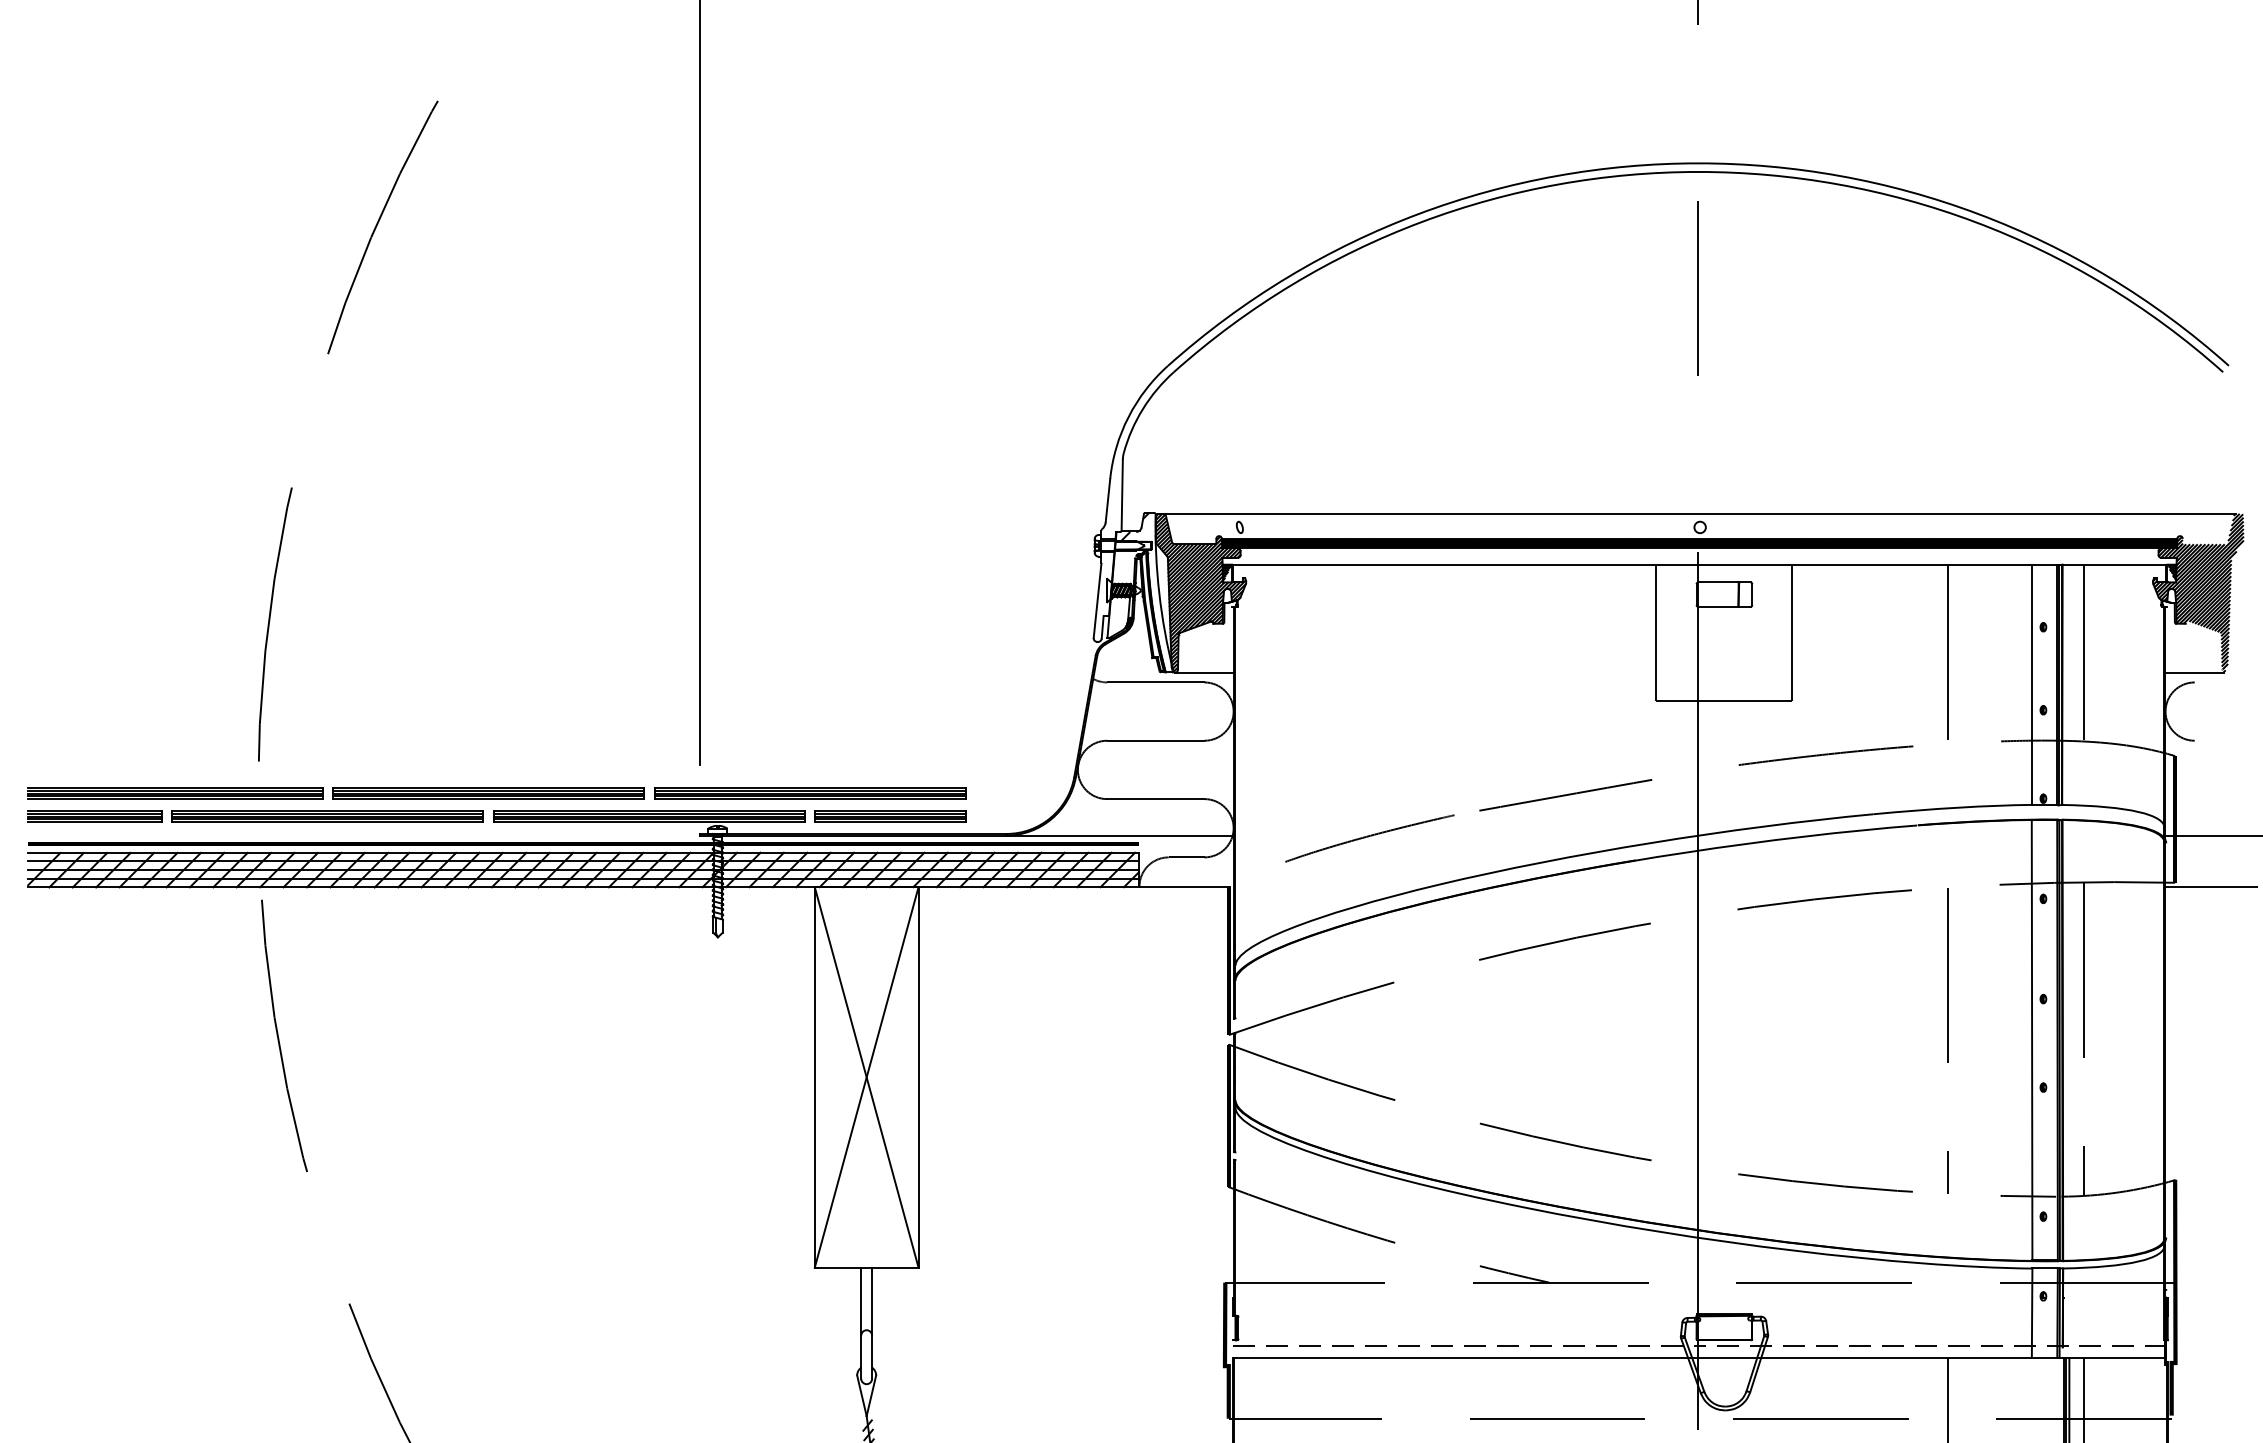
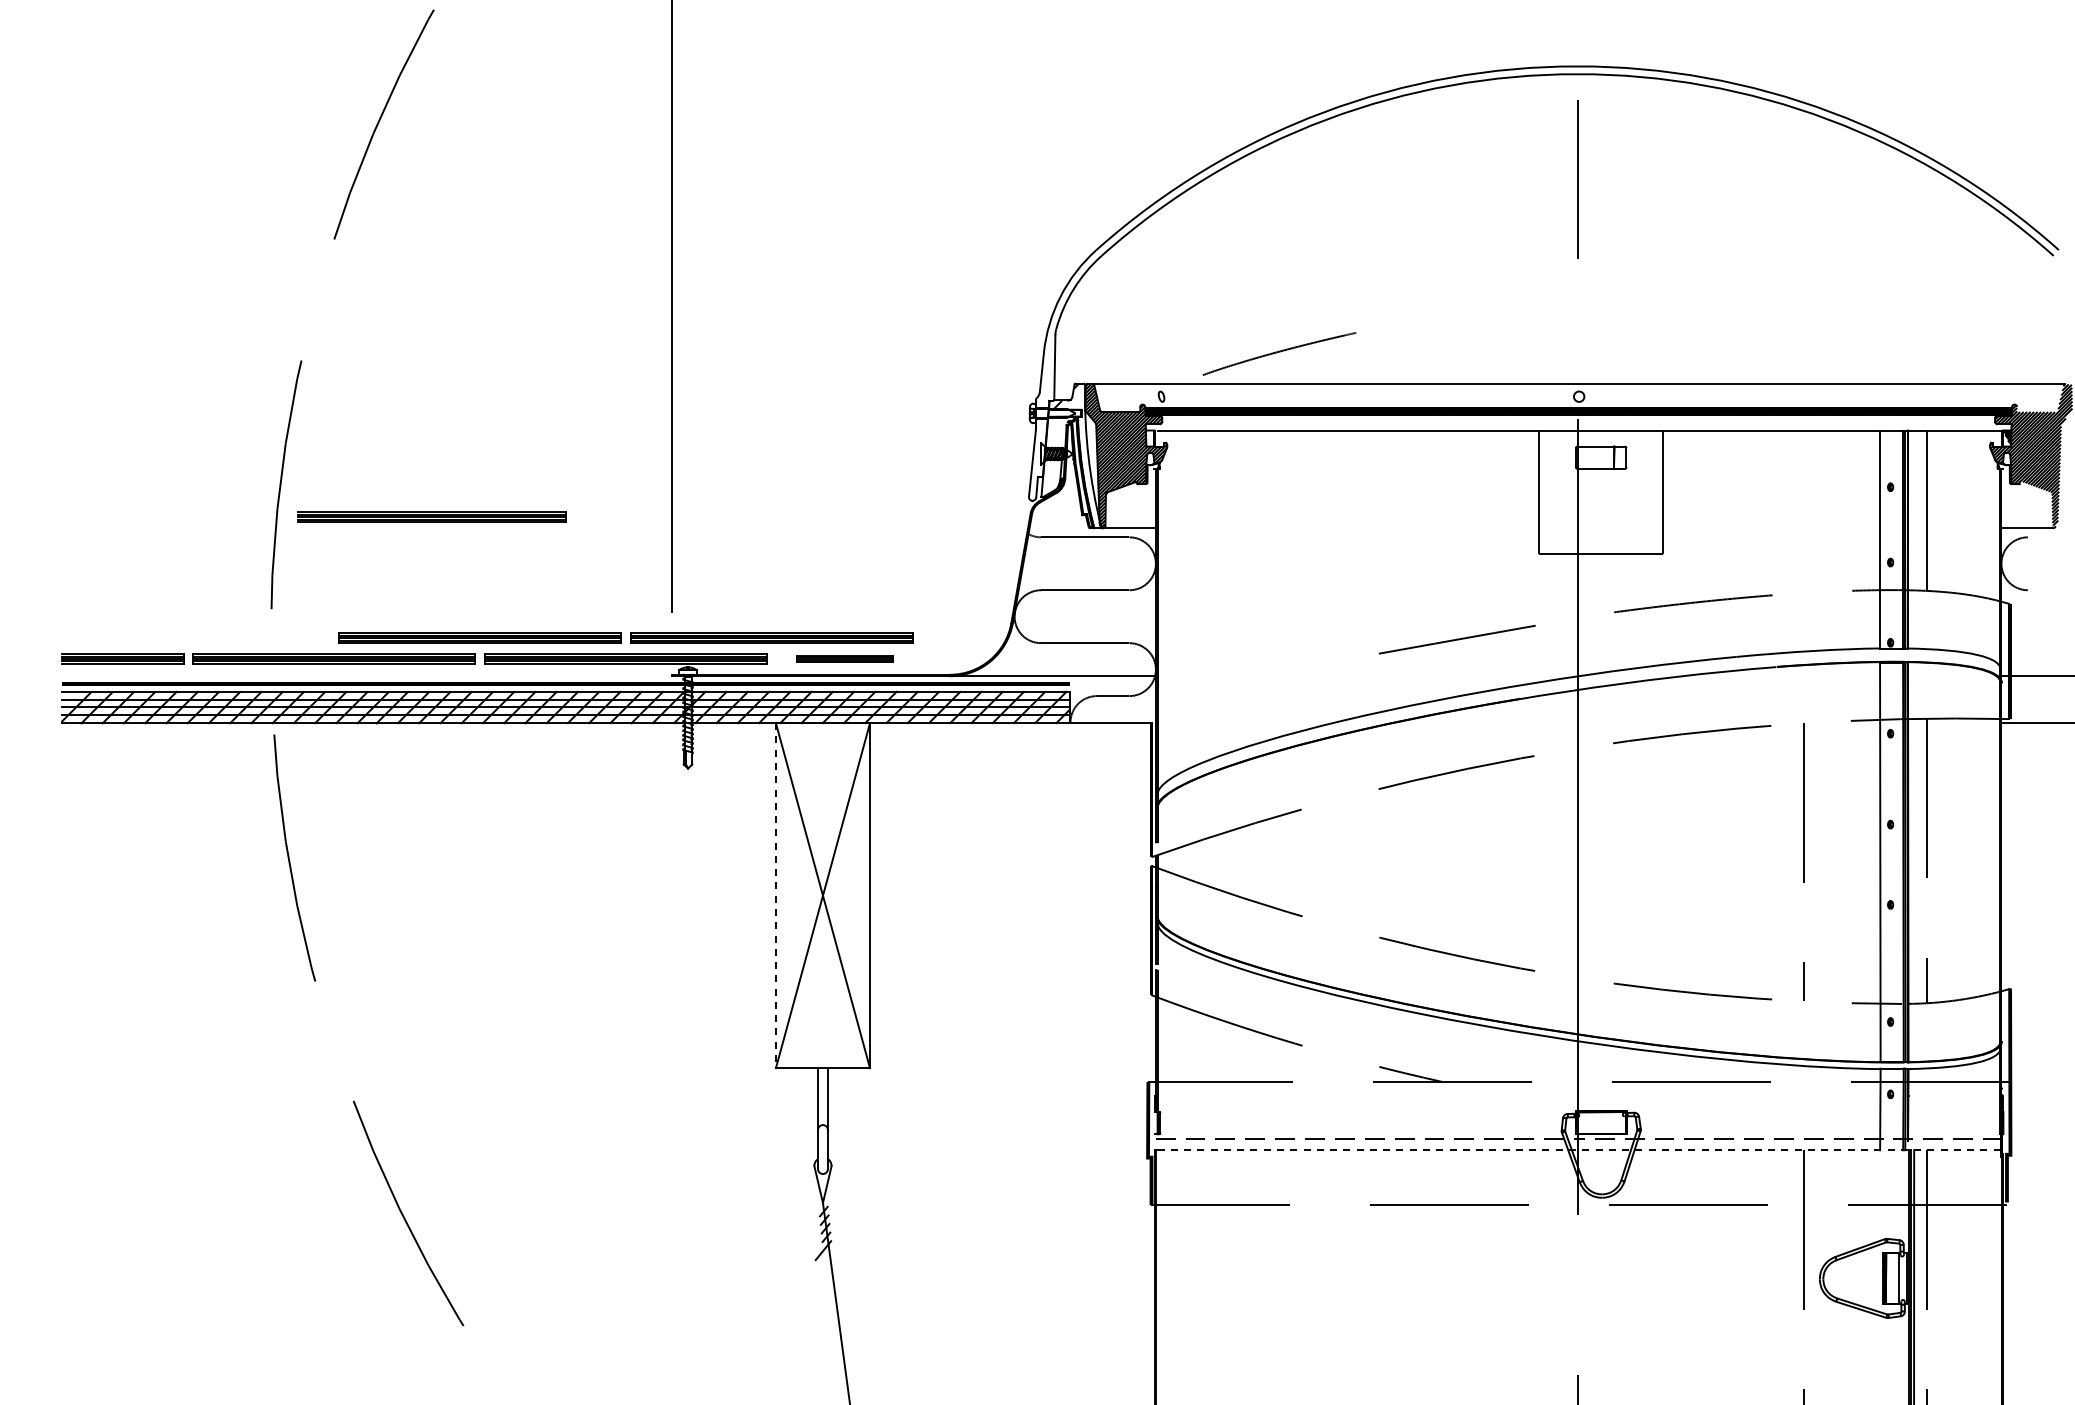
hatch: (1226, 572) -> (1149, 437), removed
line: (1947, 653) -> (1803, 511), removed
part: (175, 792) -> (431, 516), moved
part: (890, 815) -> (844, 658), size x0.7
curve: (1369, 836) -> (1279, 352), moved
line: (814, 1078) -> (775, 896), solid -> dashed
line: (1700, 1358) -> (1579, 1150), solid -> dashed

